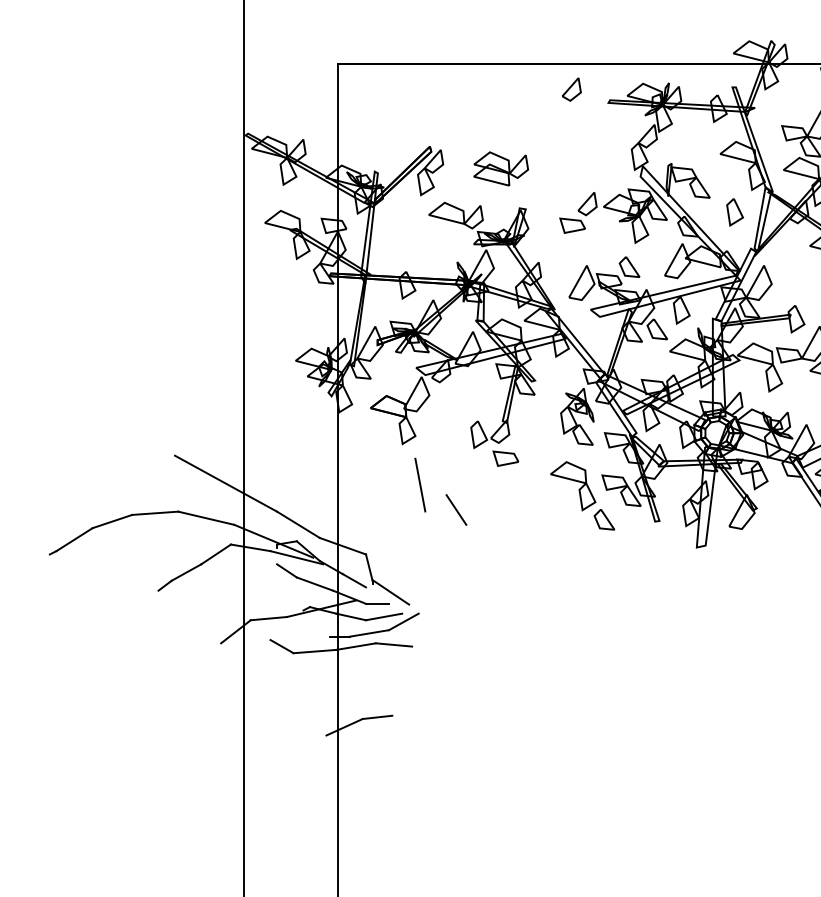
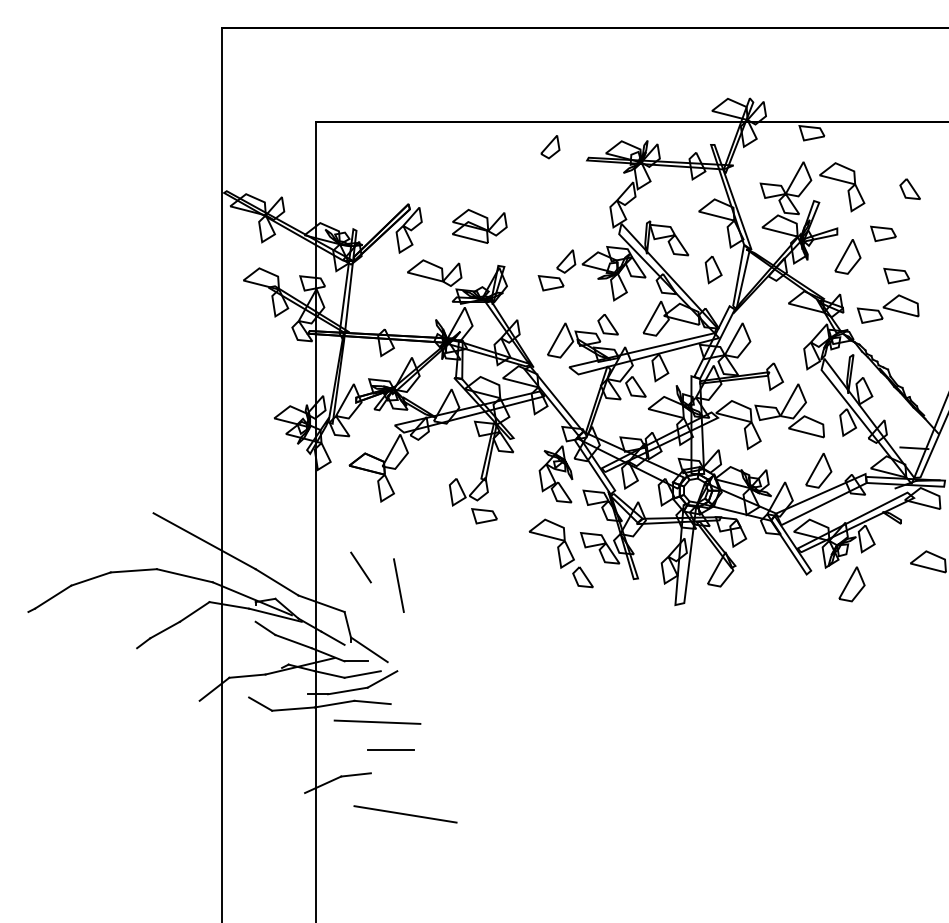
line: (419, 484) -> (398, 585), moved
line: (455, 509) -> (360, 567), moved
line: (398, 663) -> (377, 721), added
line: (411, 692) -> (390, 750), added
line: (426, 756) -> (405, 814), added

